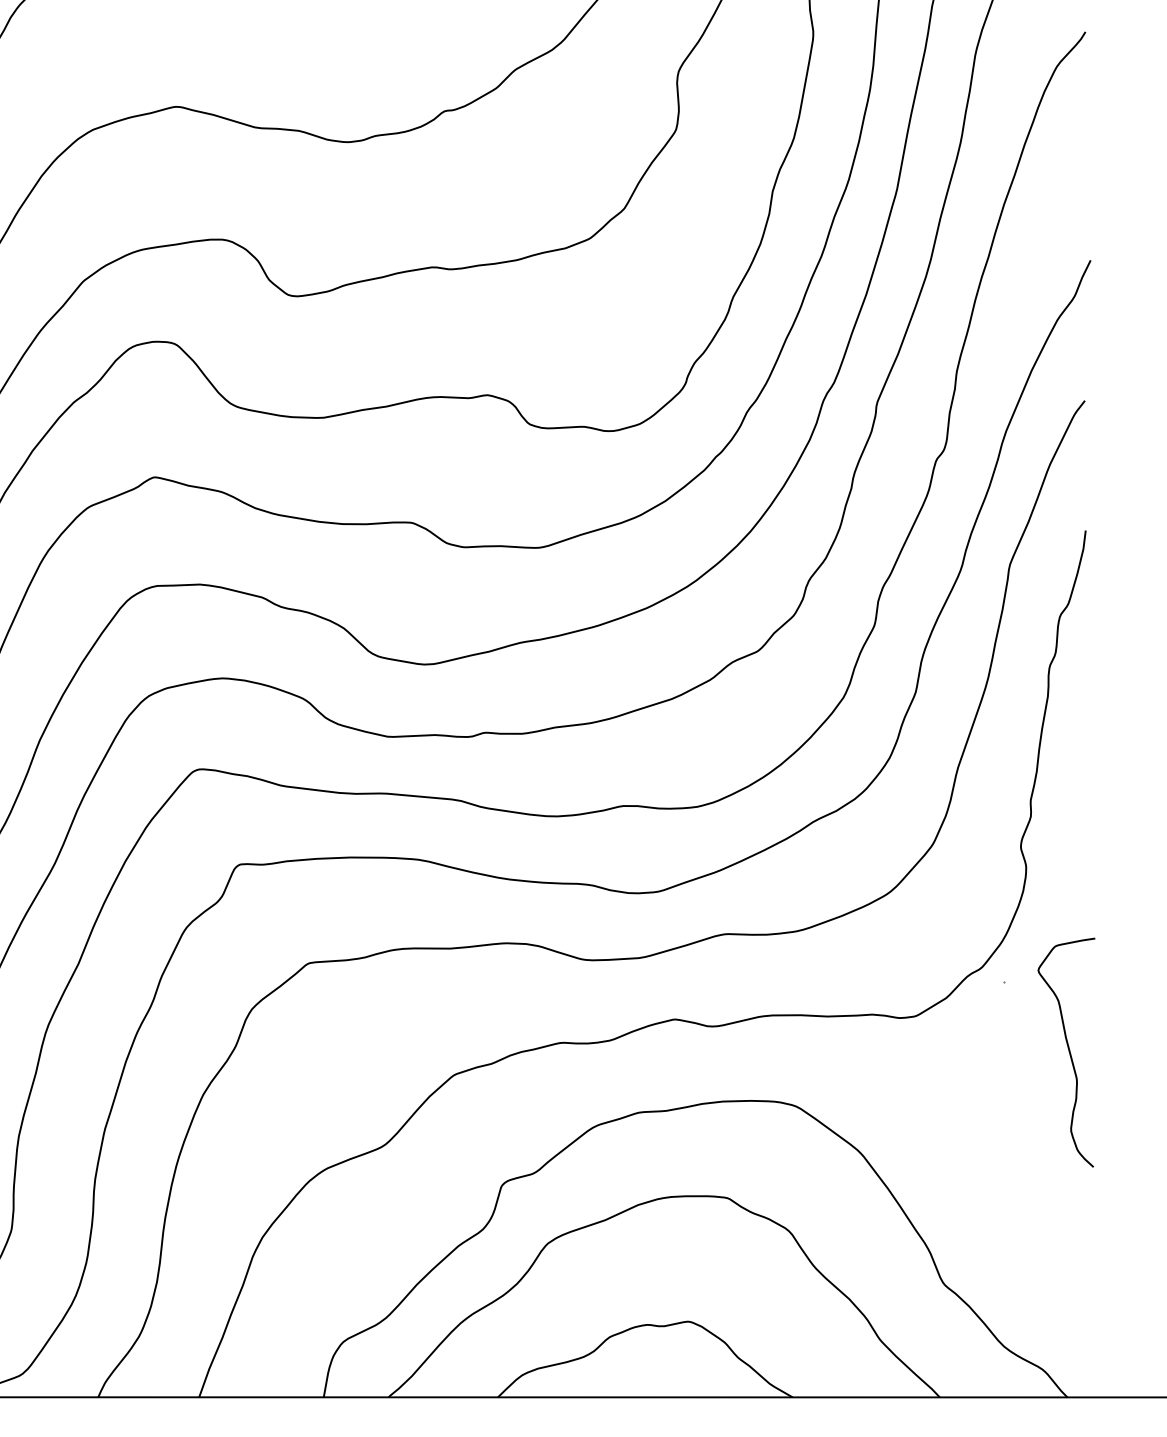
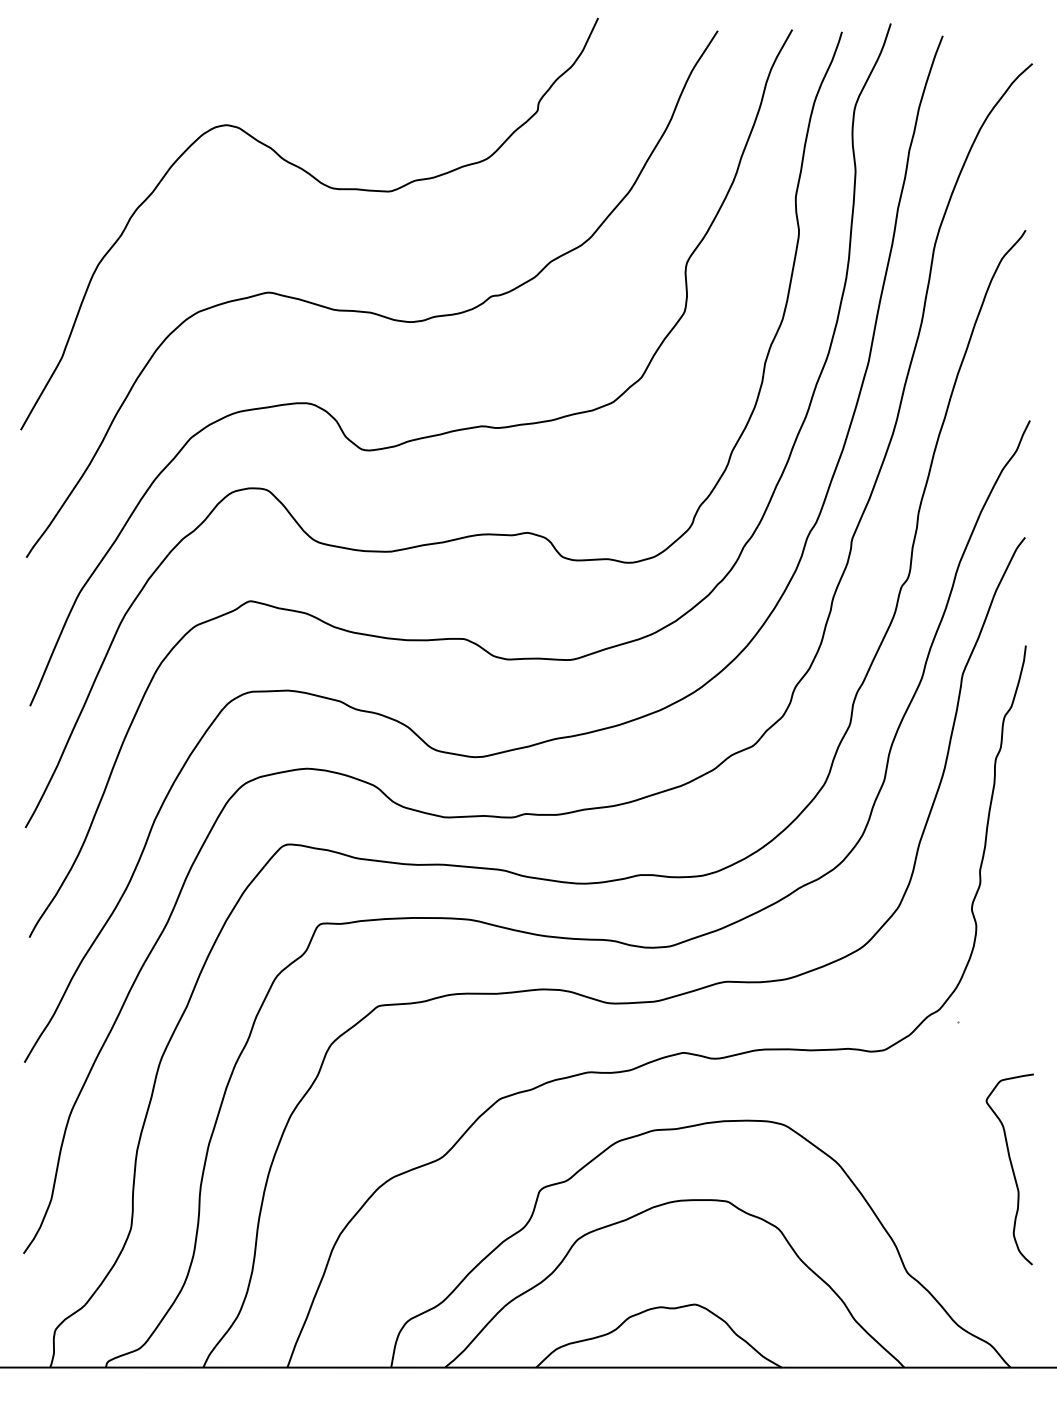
curve: (1068, 1052) -> (1011, 1169), moved

